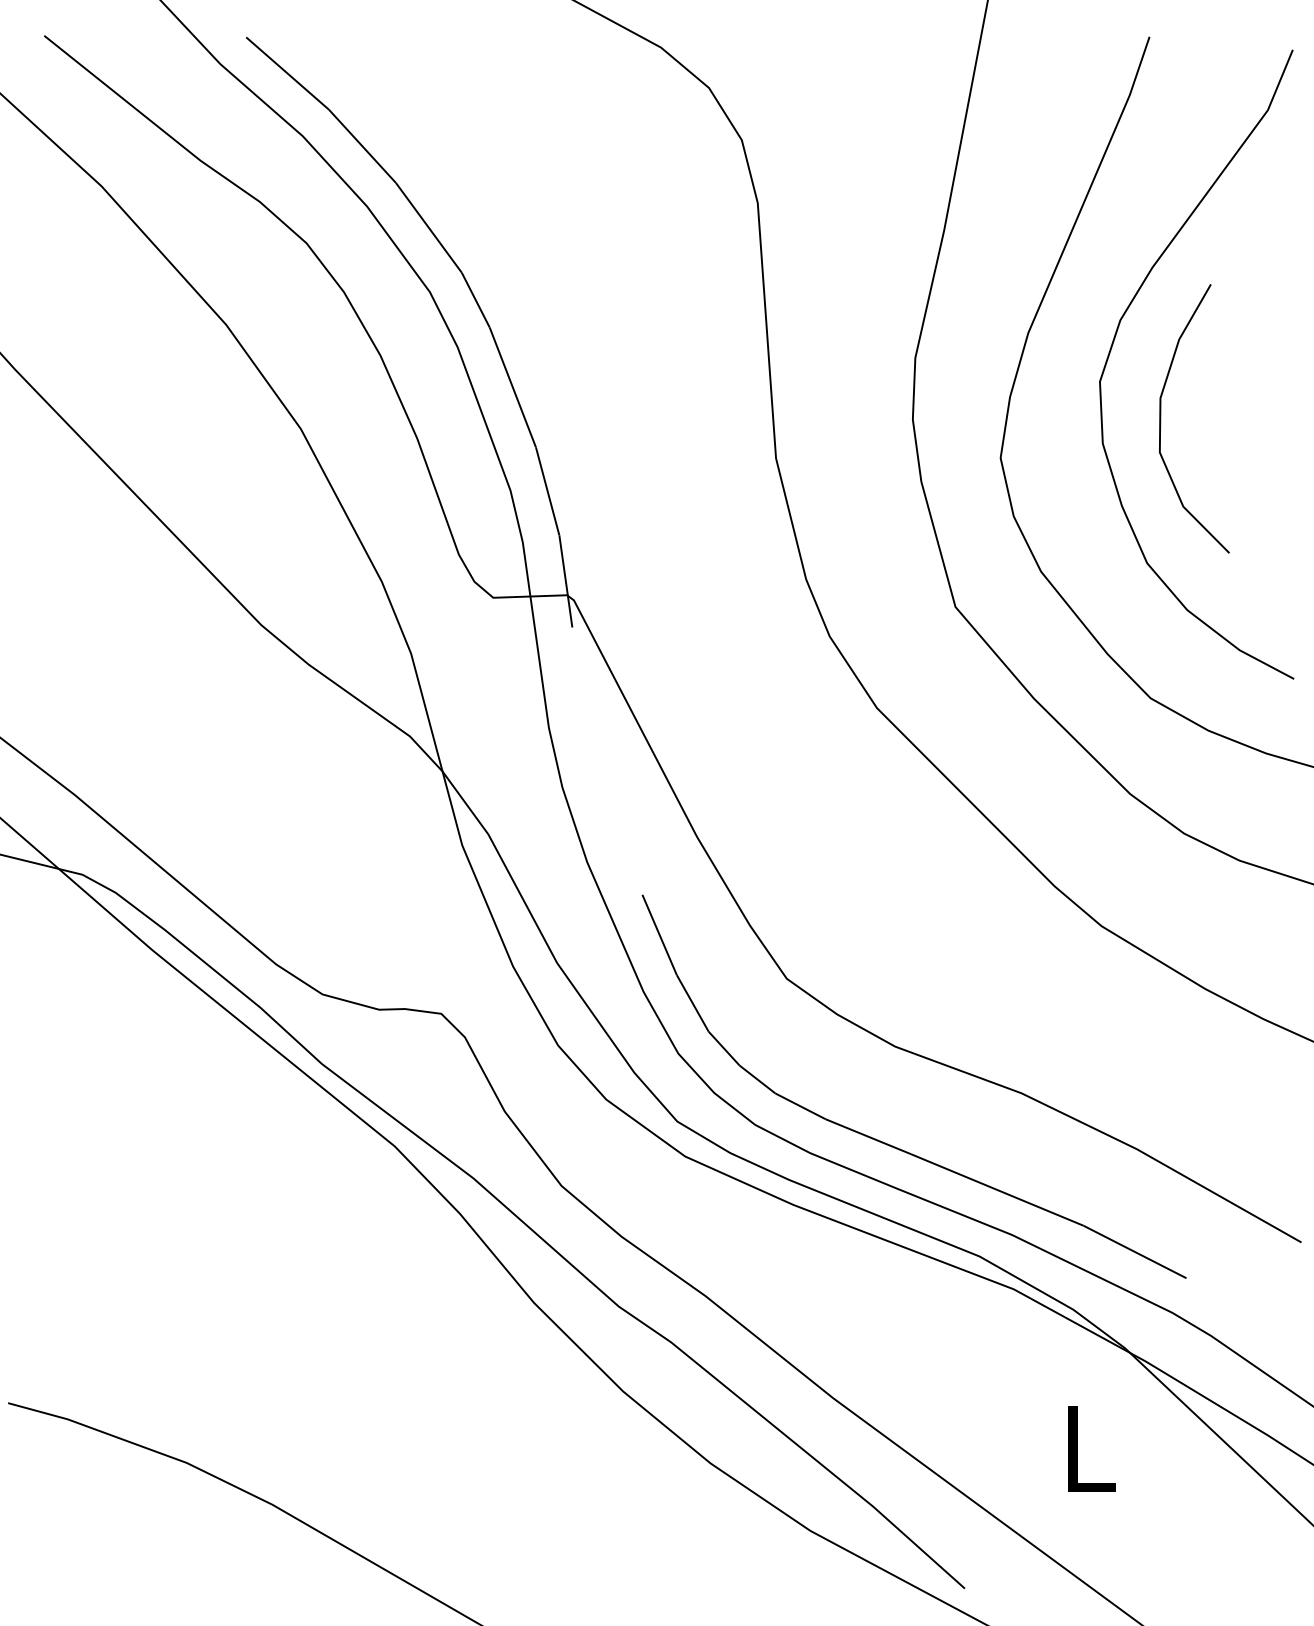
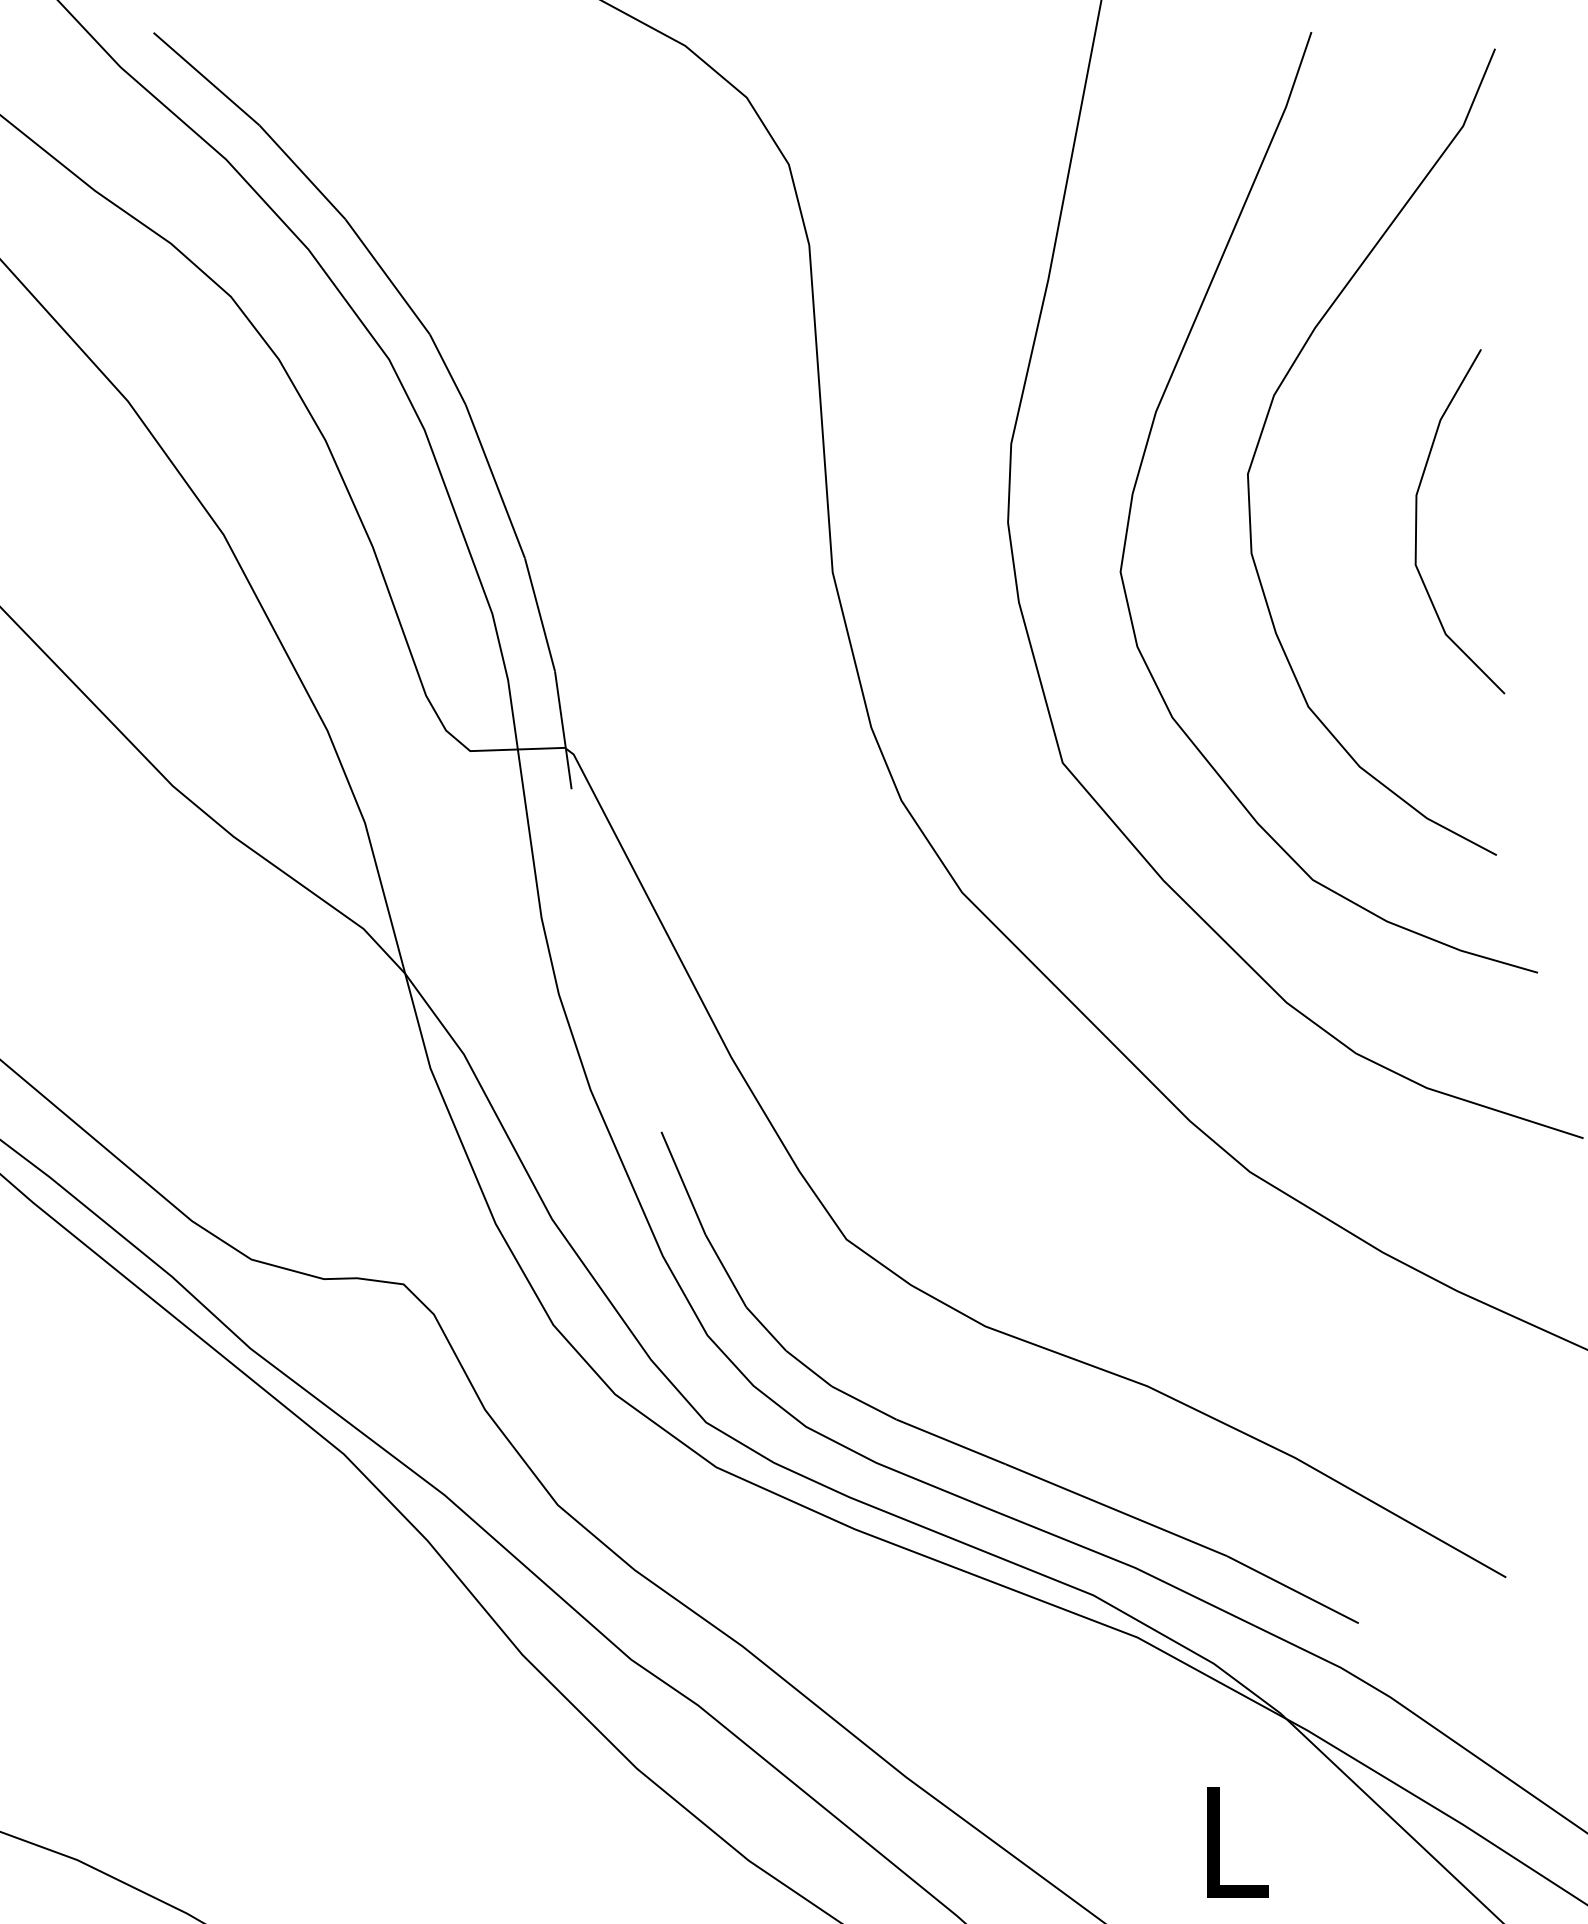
curve: (1161, 418) -> (1417, 521), moved

